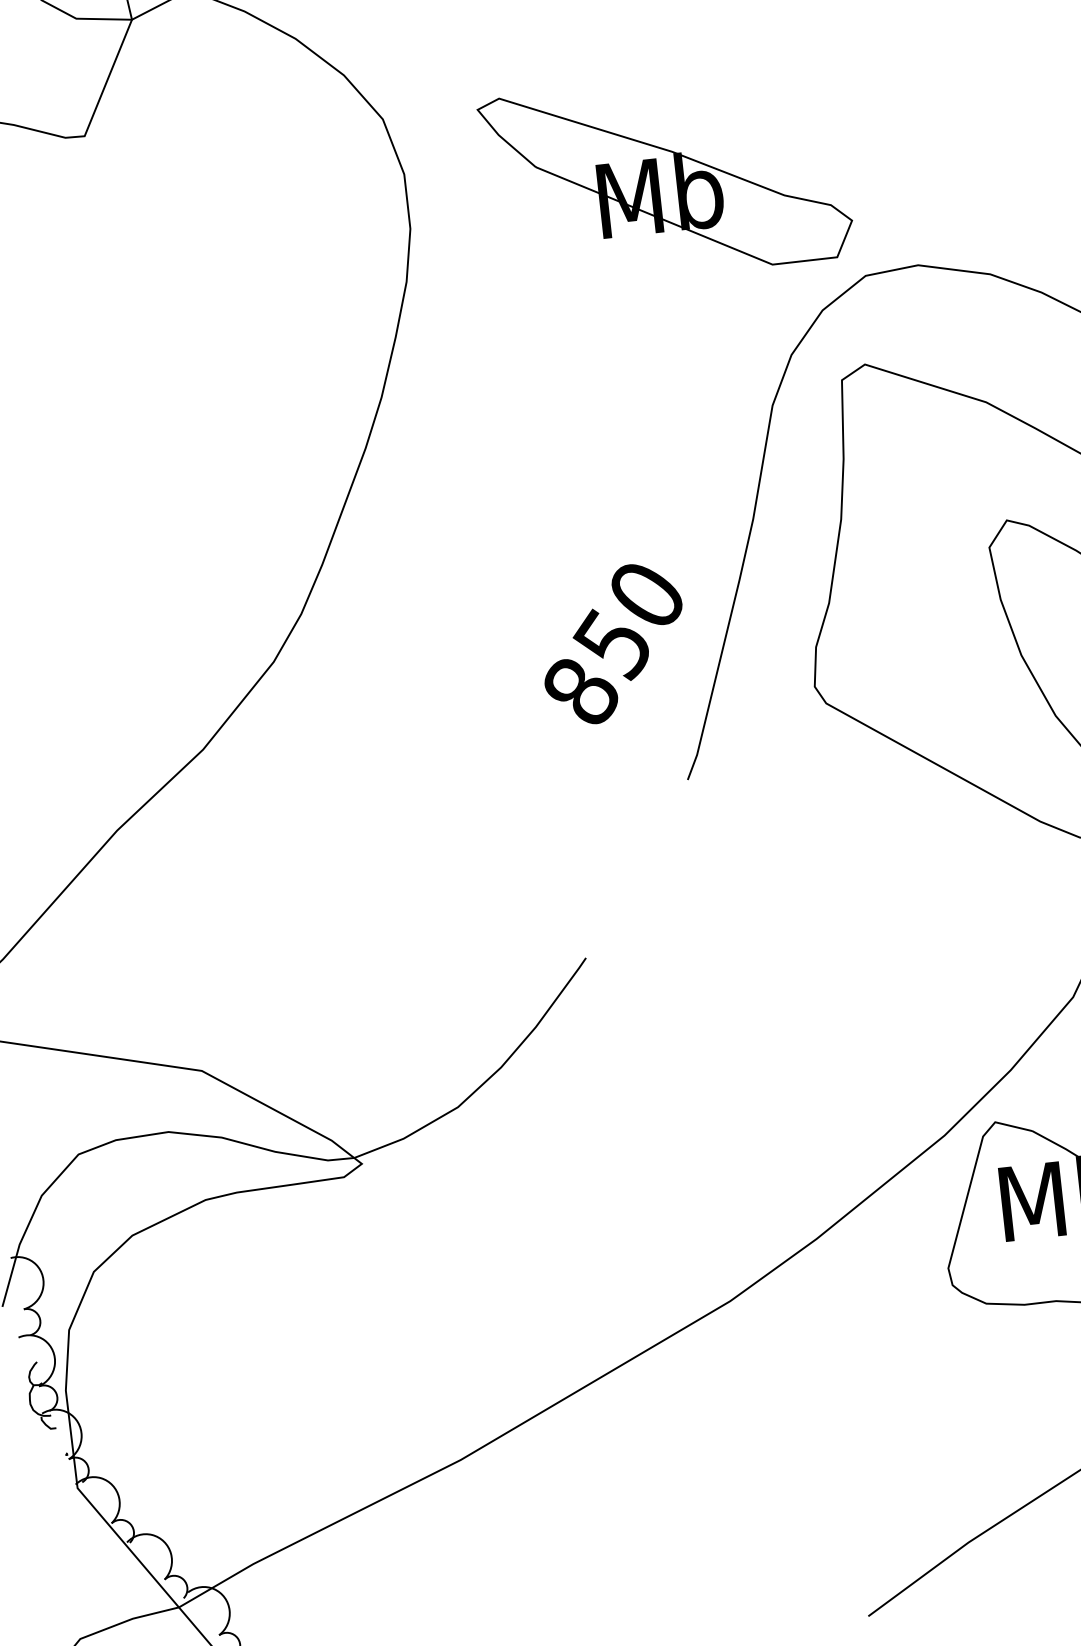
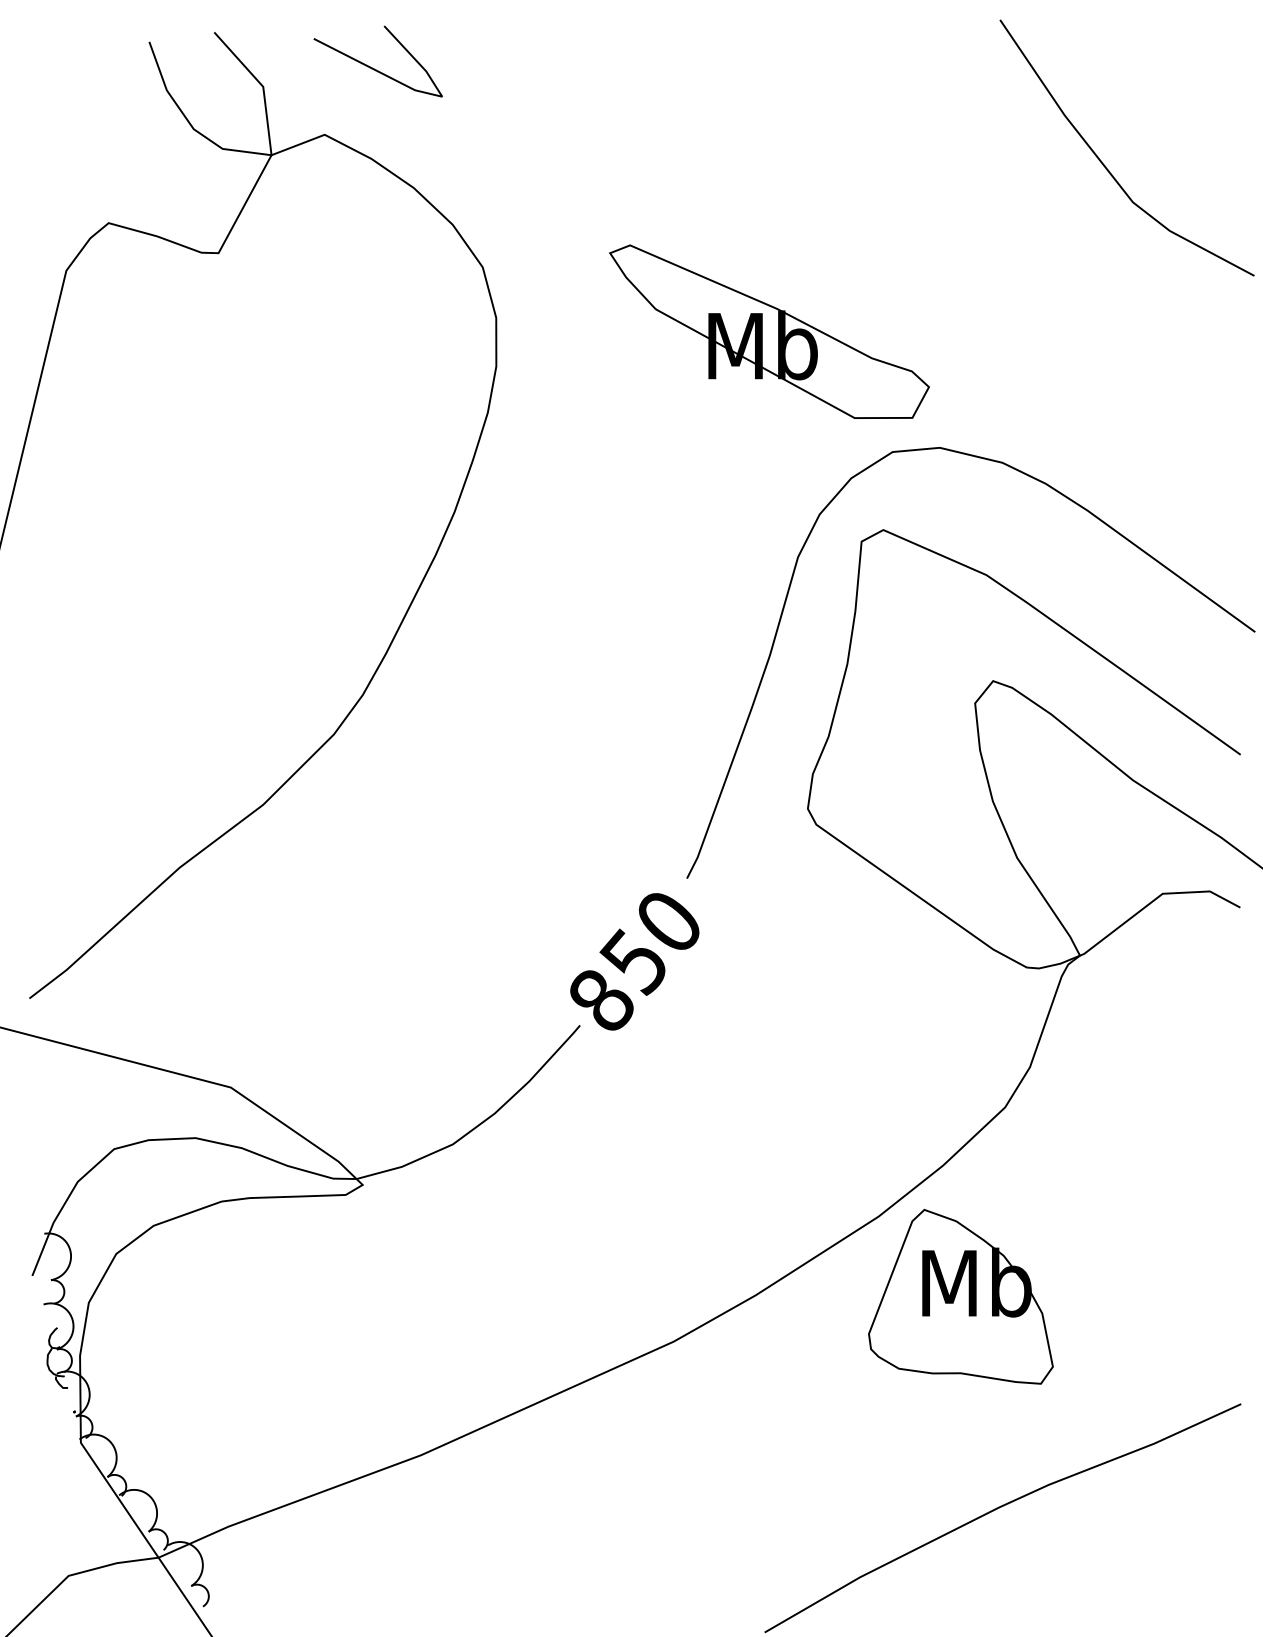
part: (666, 178) -> (769, 331), moved
text: (613, 643) -> (634, 961), moved

